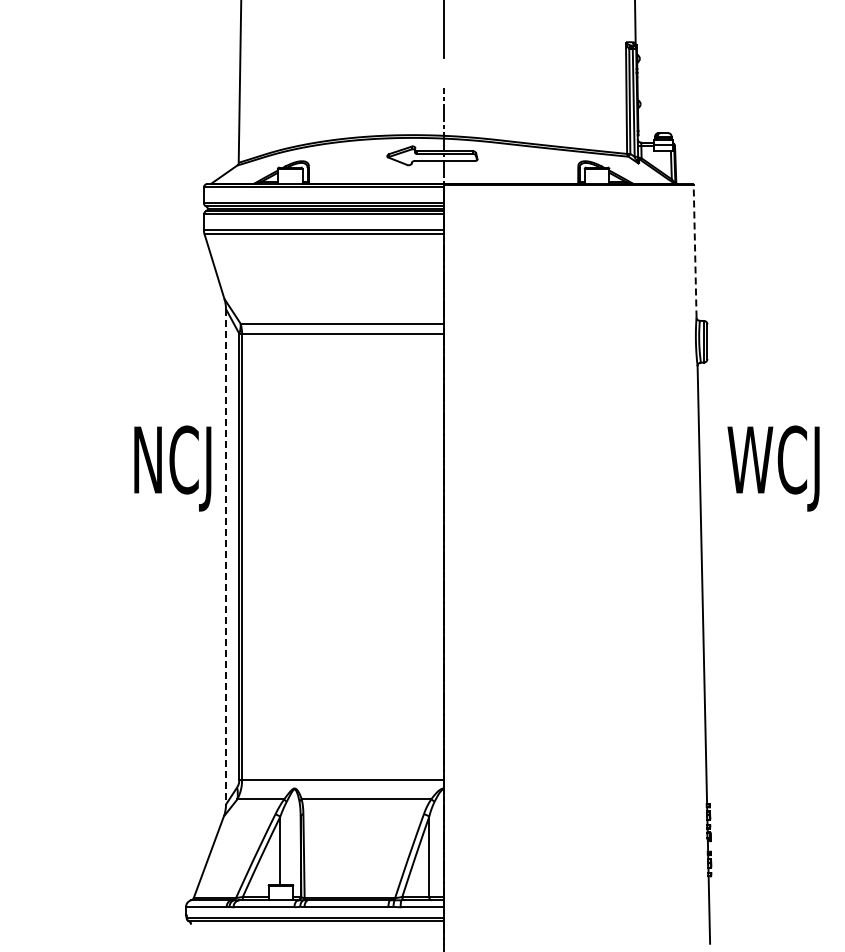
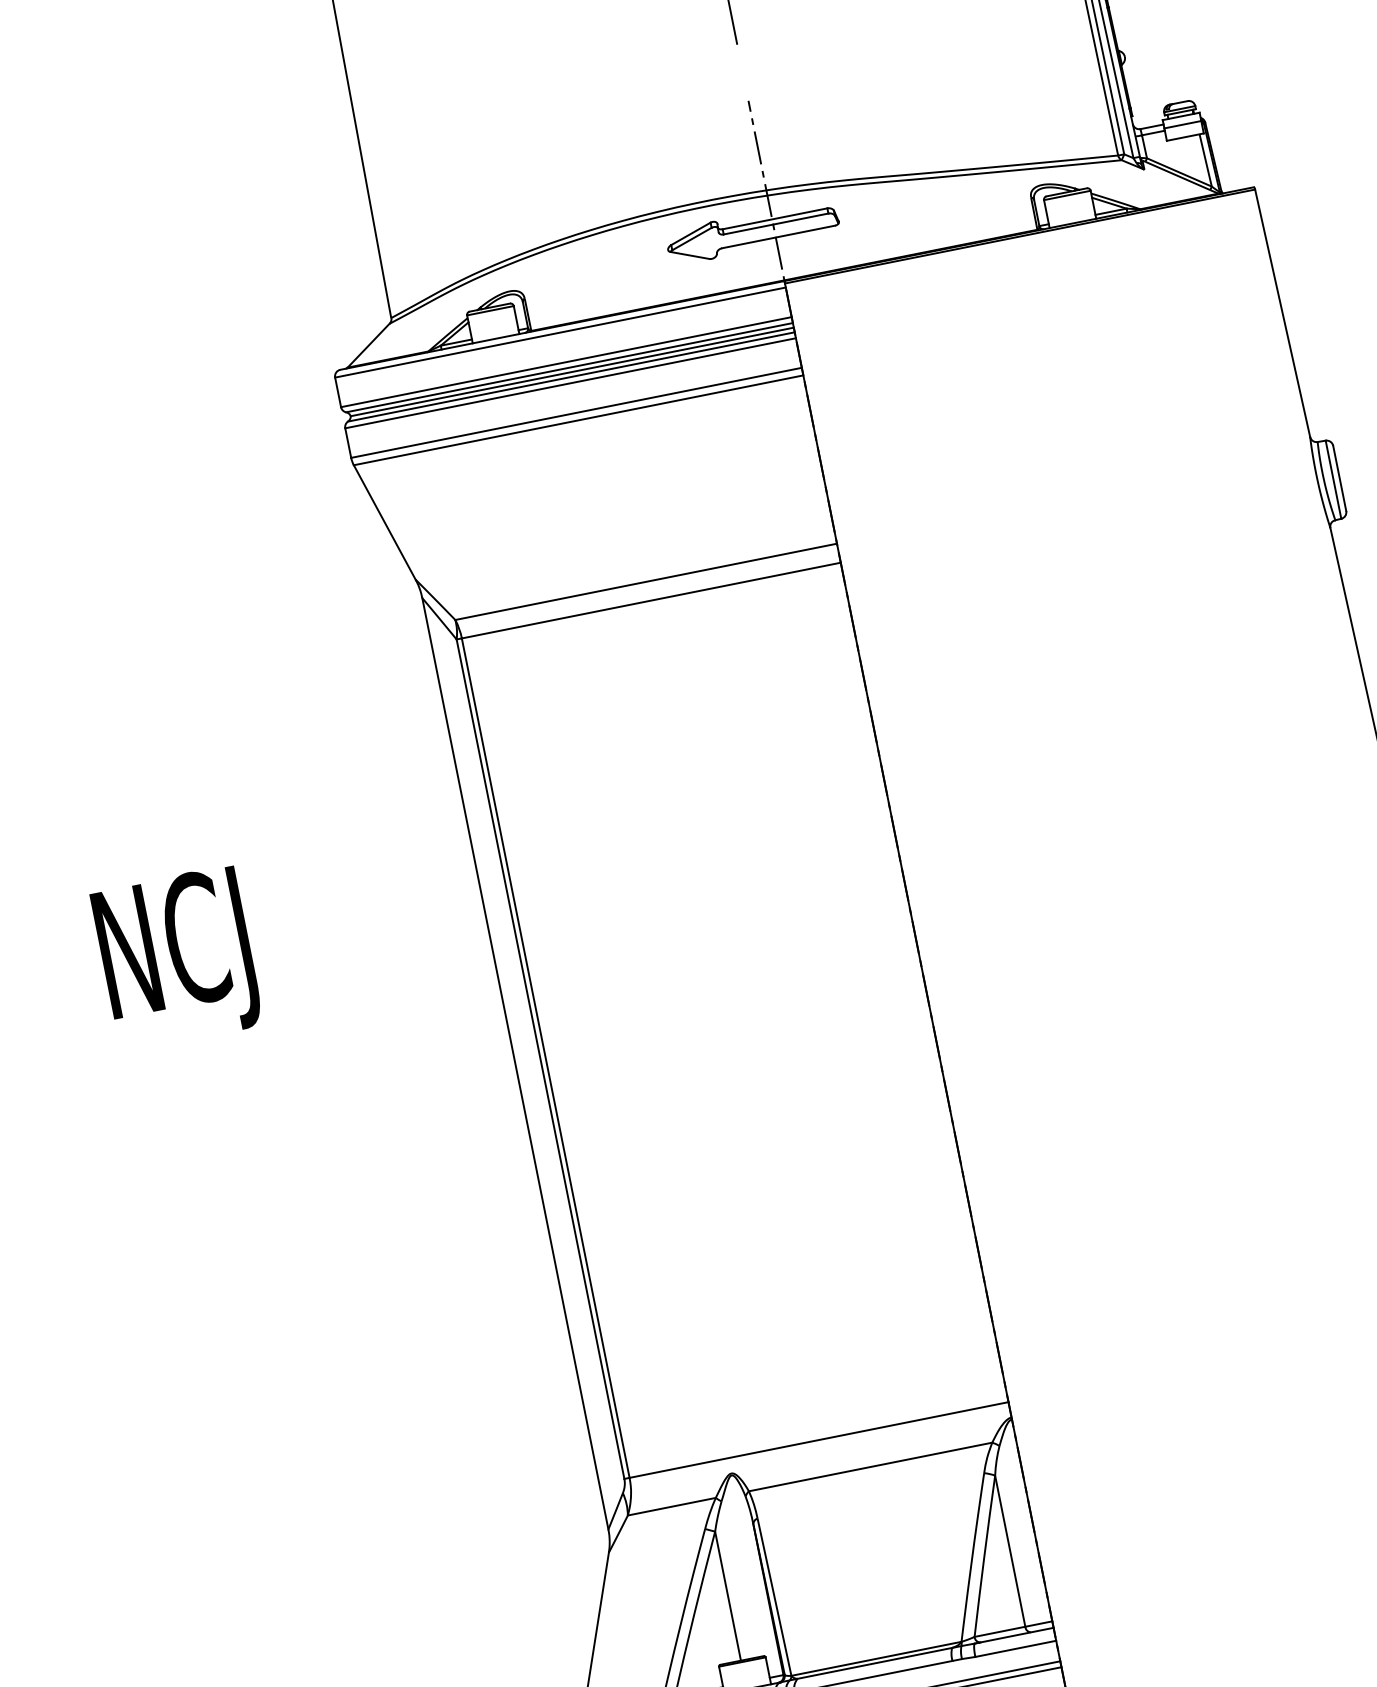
line: (695, 250) -> (1282, 311), dashed -> solid
text: (172, 468) -> (176, 958), moved
line: (225, 556) -> (514, 1063), dashed -> solid

